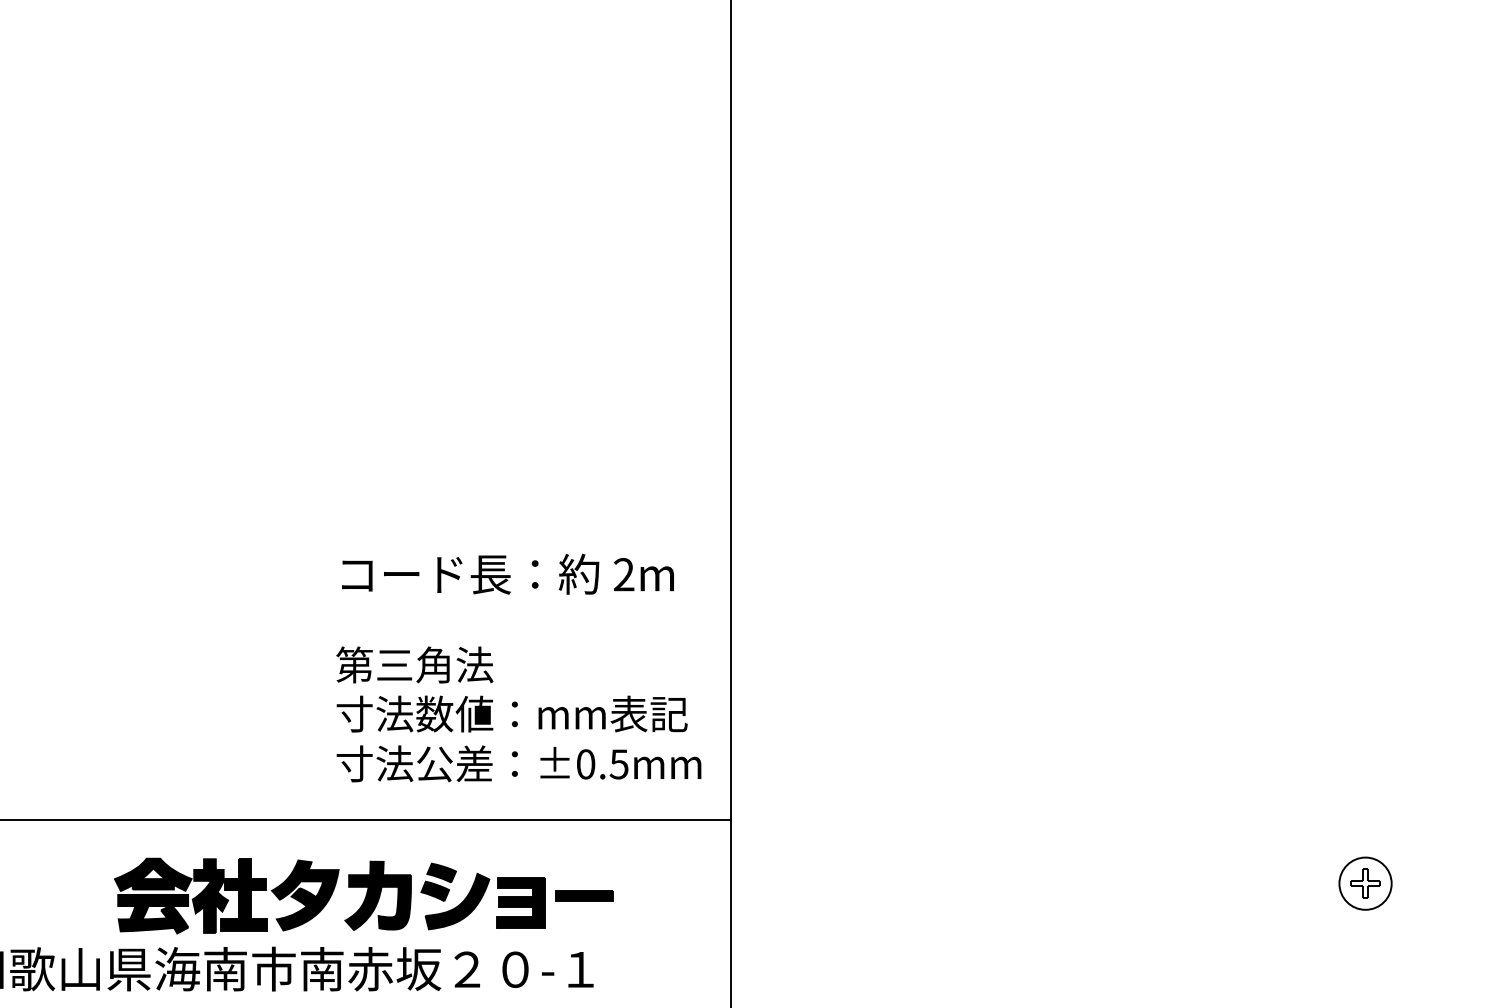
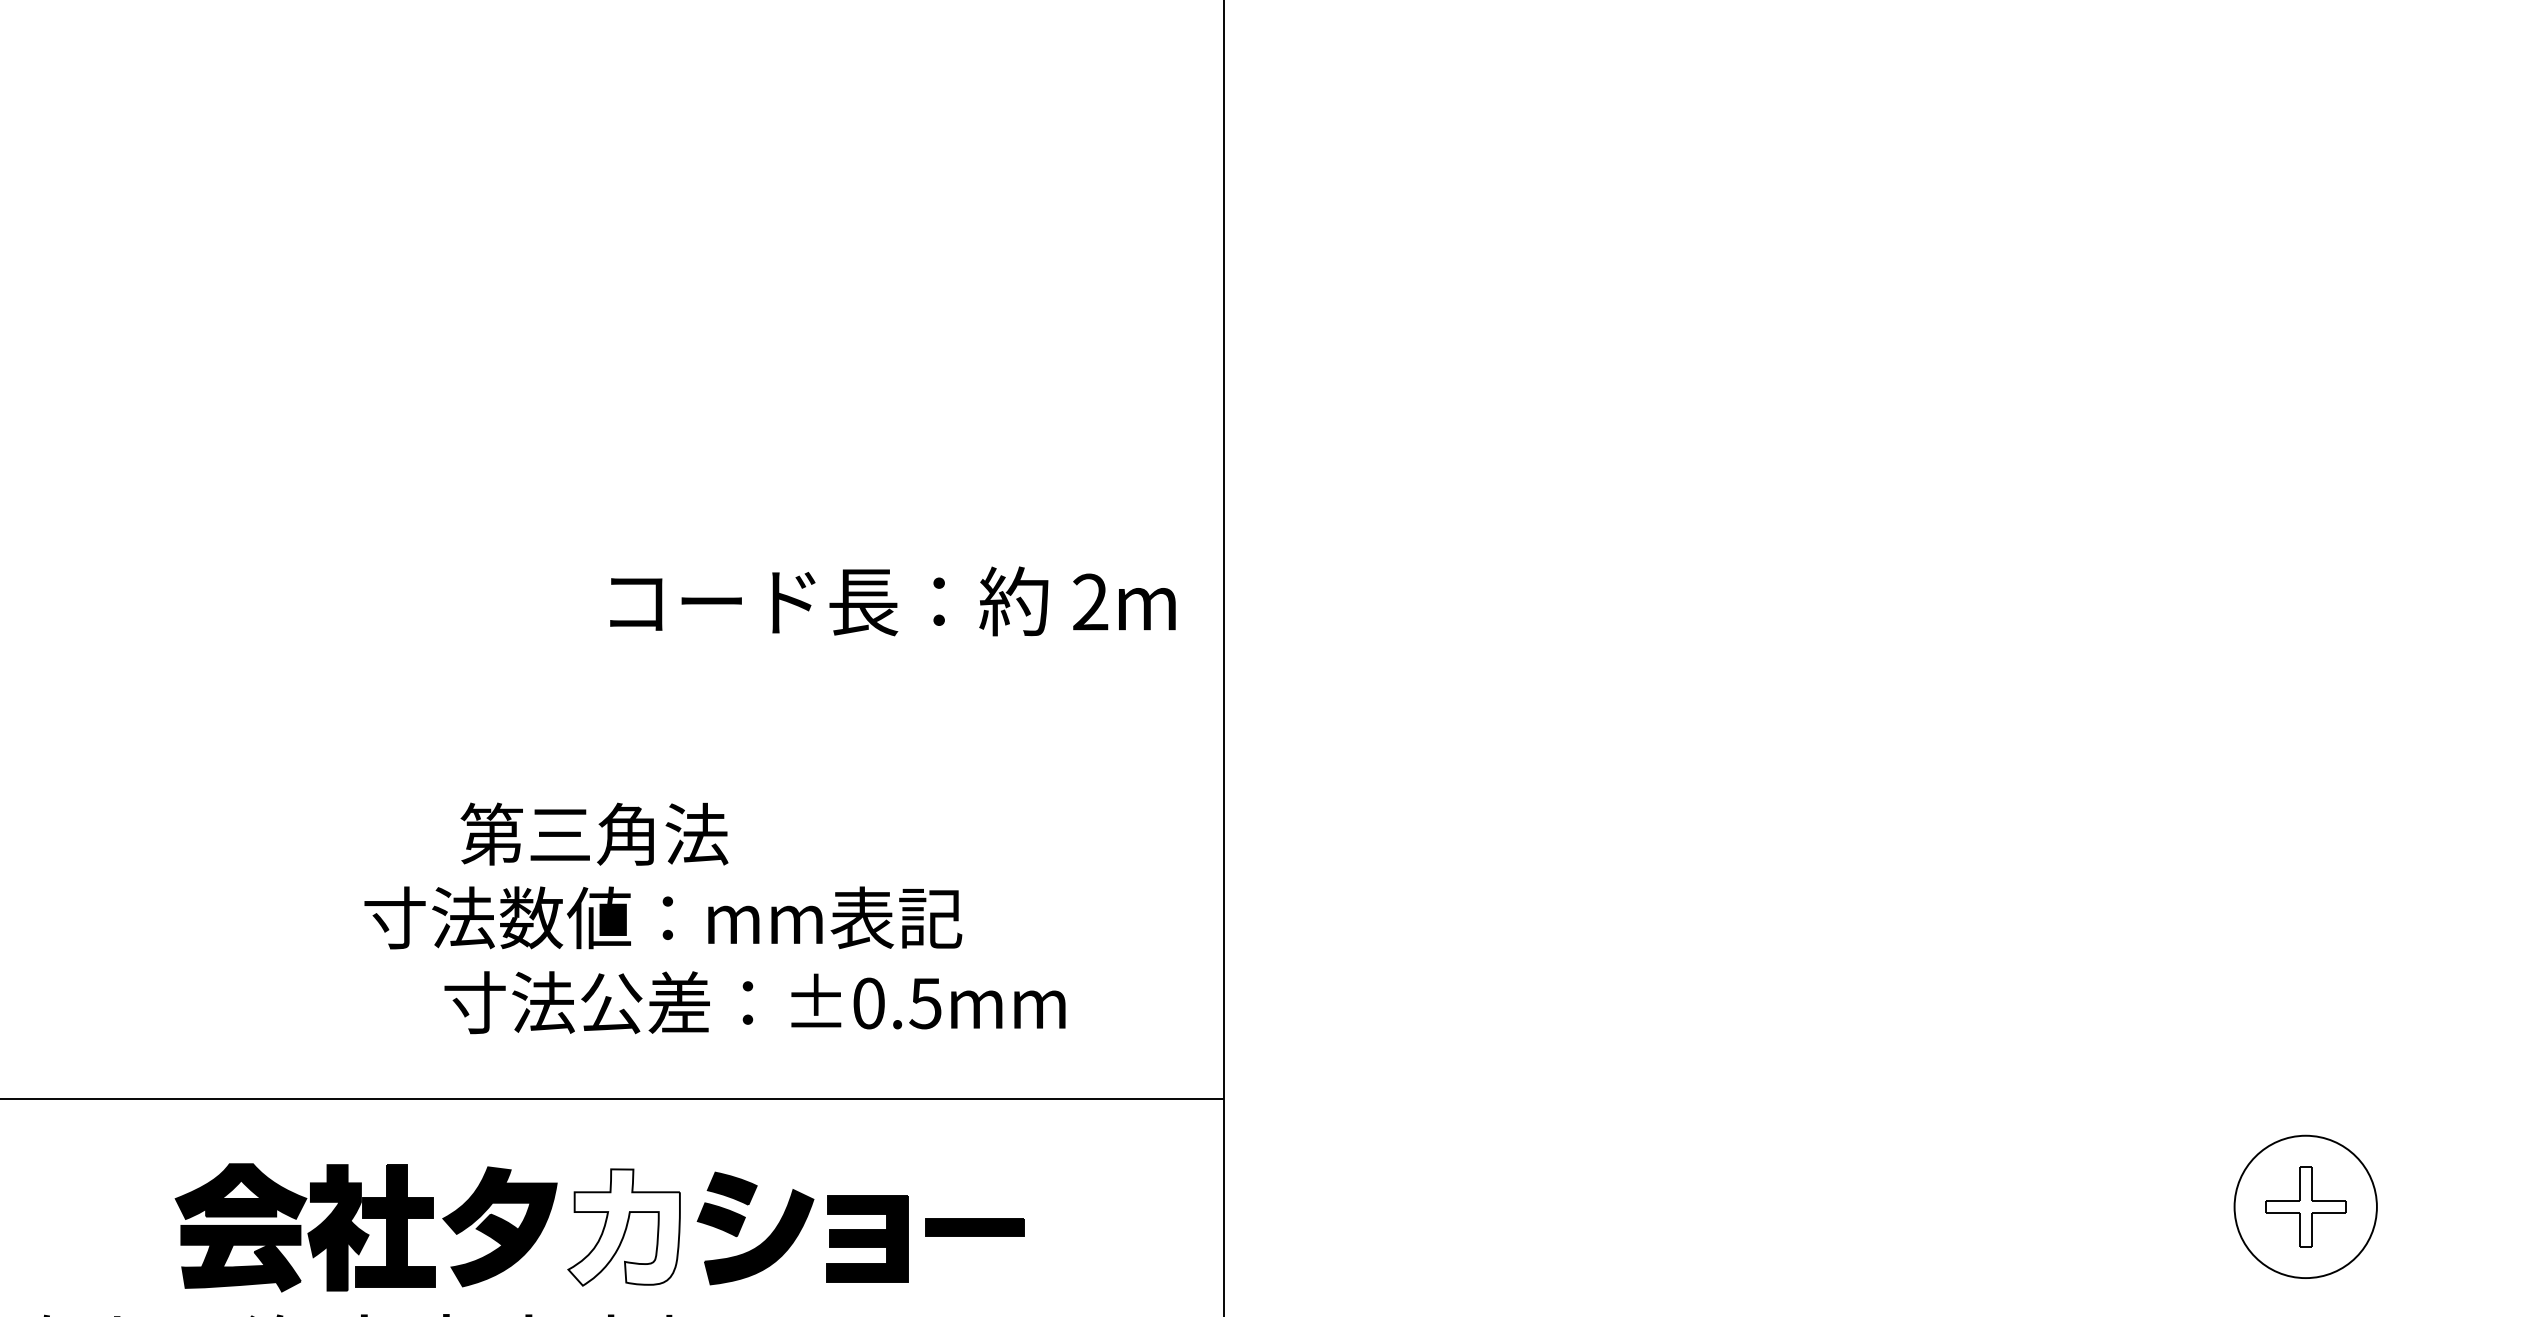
text: (507, 573) -> (892, 600), moved
text: (414, 664) -> (593, 833), moved
text: (511, 713) -> (662, 916), moved
text: (518, 763) -> (754, 1002), moved
part: (1365, 883) -> (2305, 1206), size x1.6
fill: (377, 895) -> (622, 1226), removed

